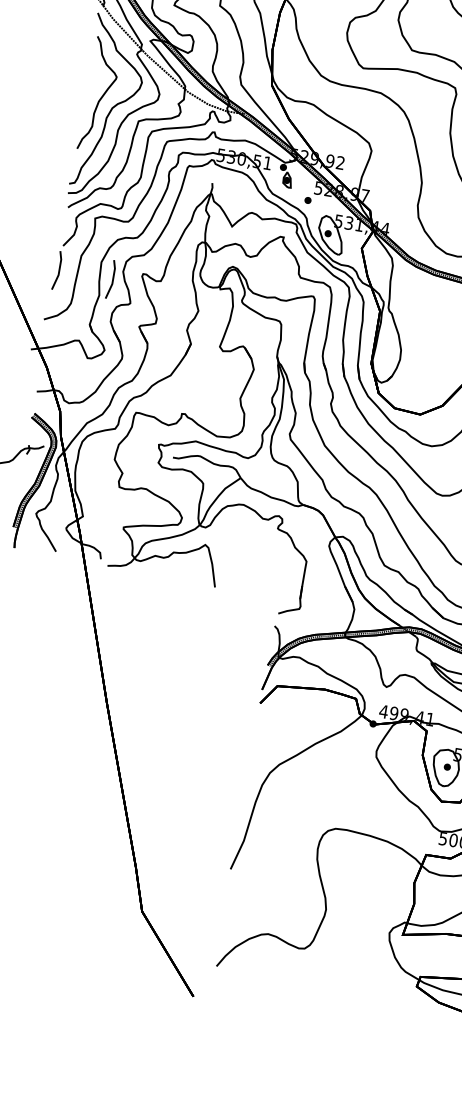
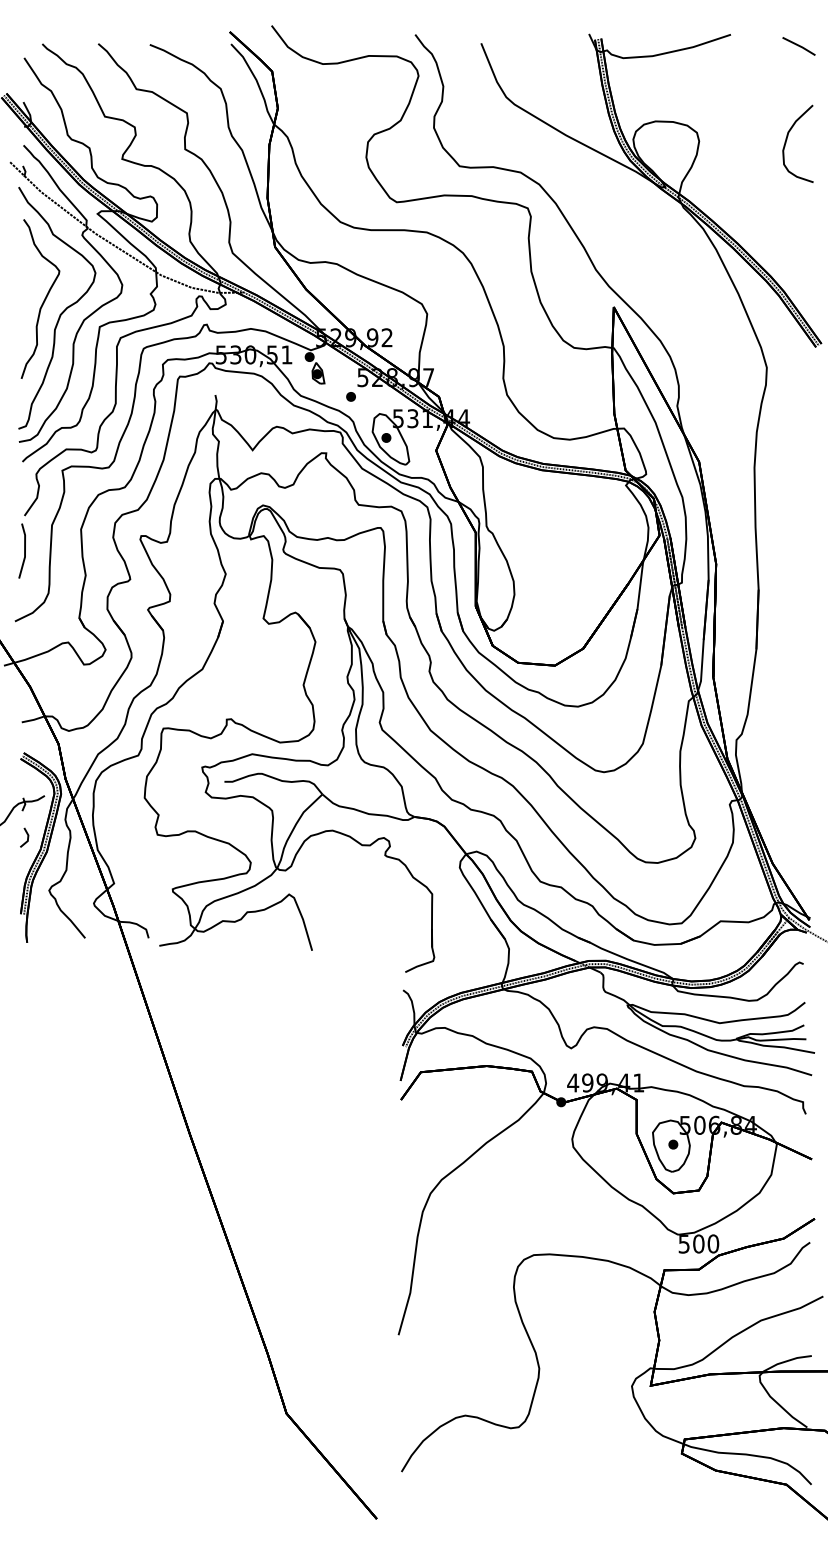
line: (112, 279) -> (100, 550), removed
line: (27, 473) -> (27, 837), added

